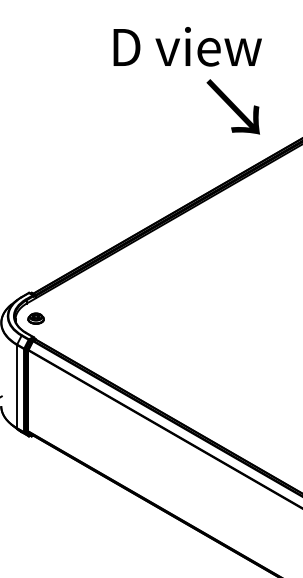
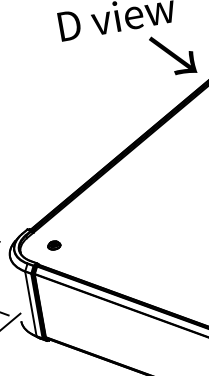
text: (232, 106) -> (172, 54), moved
part: (35, 318) -> (53, 245), moved

